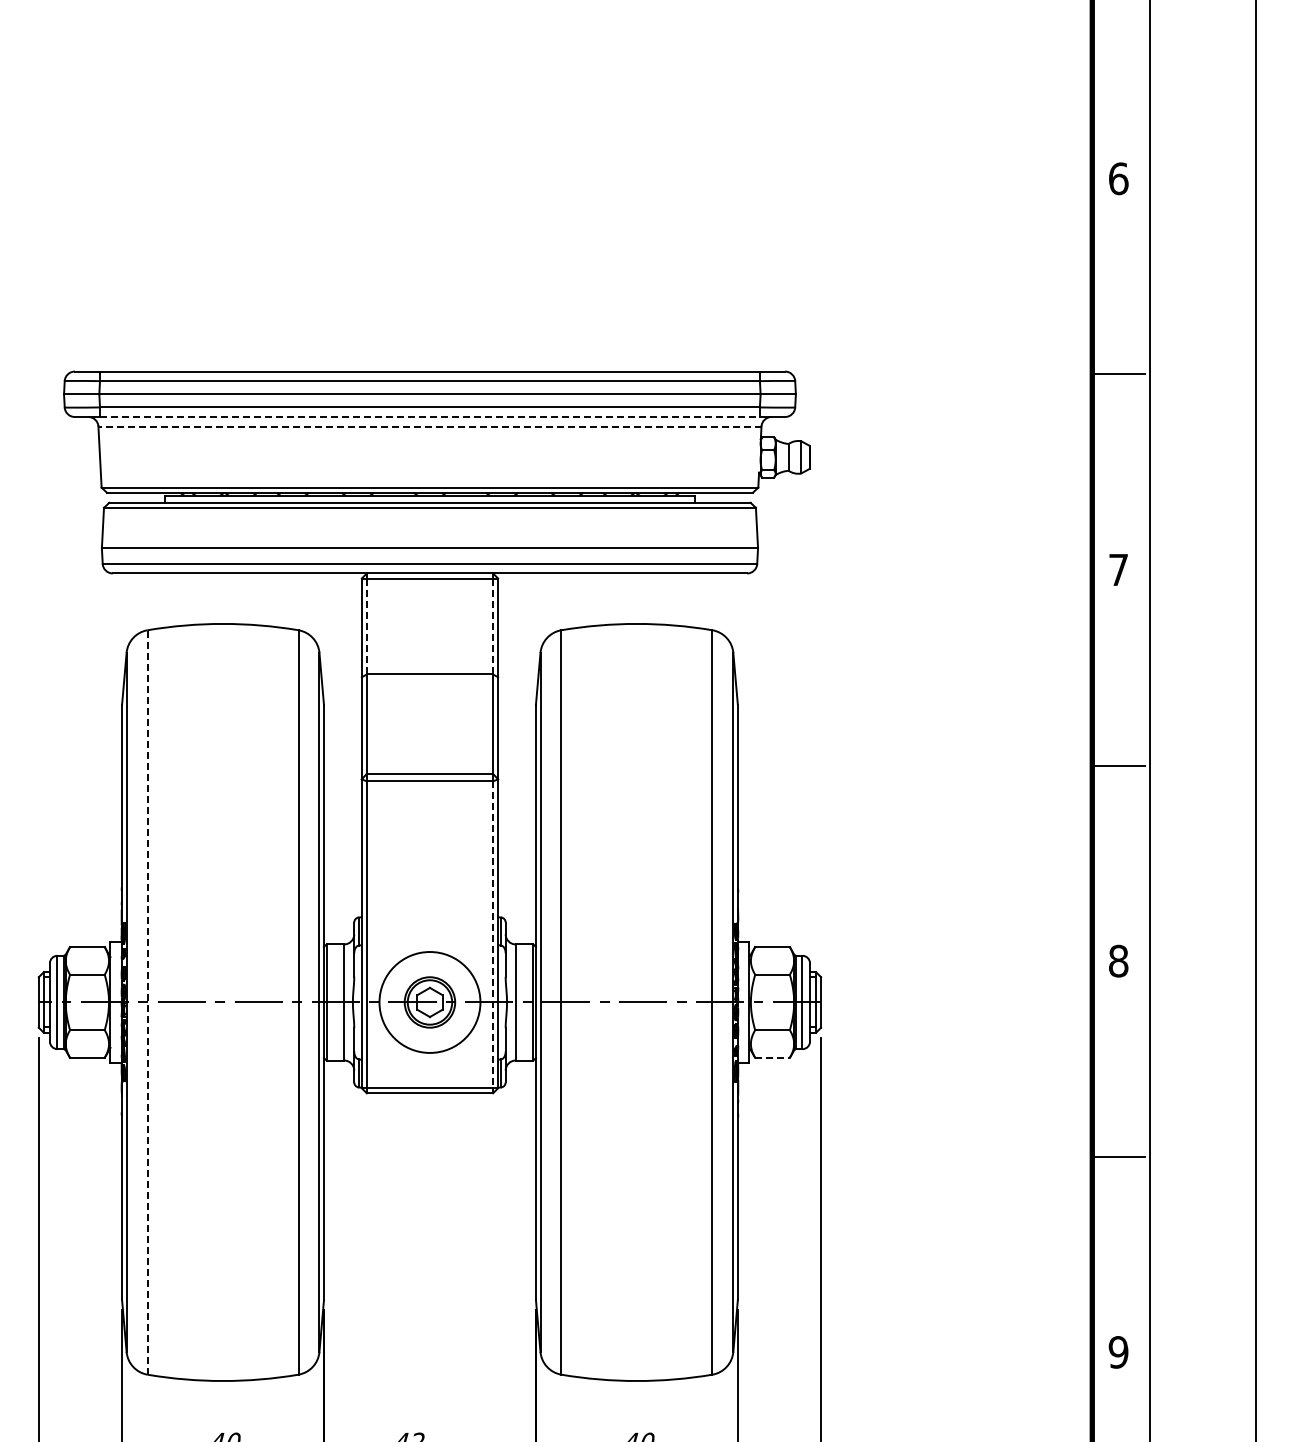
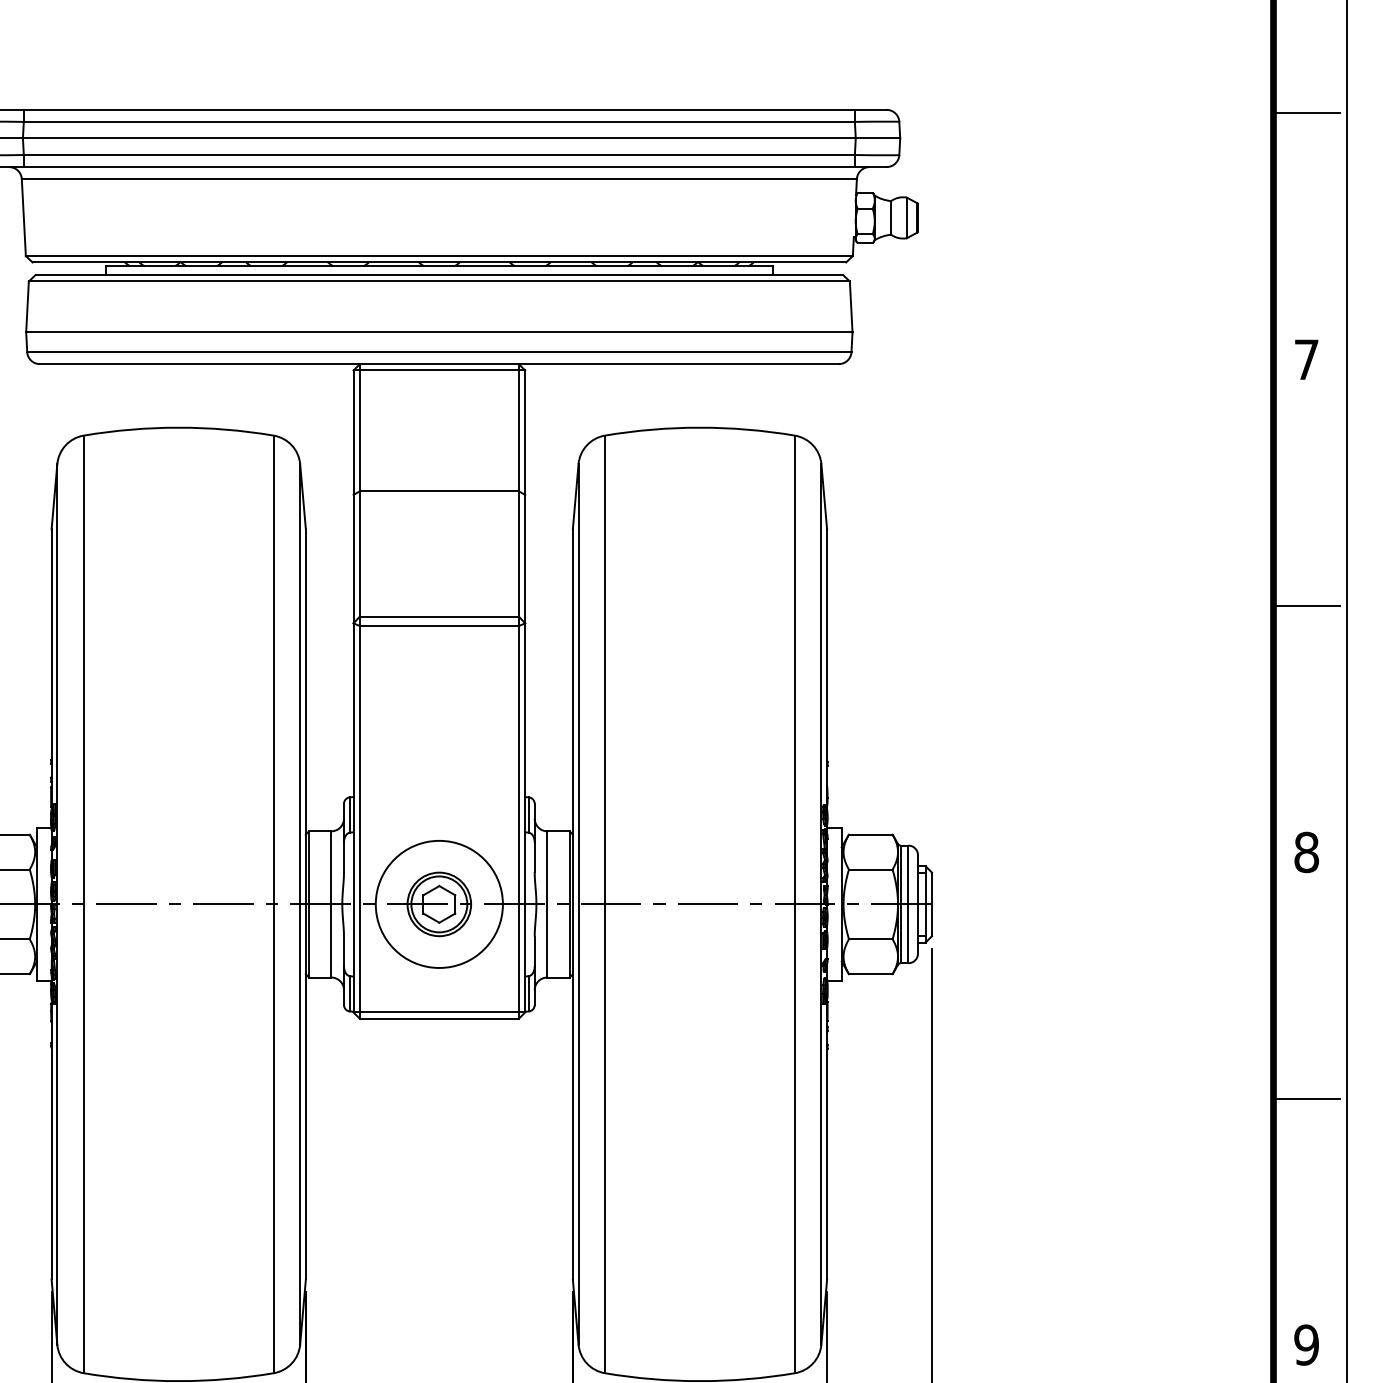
line: (429, 417) -> (438, 167), dashed -> solid
line: (429, 426) -> (438, 179), dashed -> solid
line: (366, 626) -> (359, 430), dashed -> solid
line: (493, 626) -> (519, 430), dashed -> solid
line: (493, 935) -> (519, 820), dashed -> solid
line: (147, 1001) -> (83, 903), dashed -> solid
line: (773, 1057) -> (871, 973), dashed -> solid

